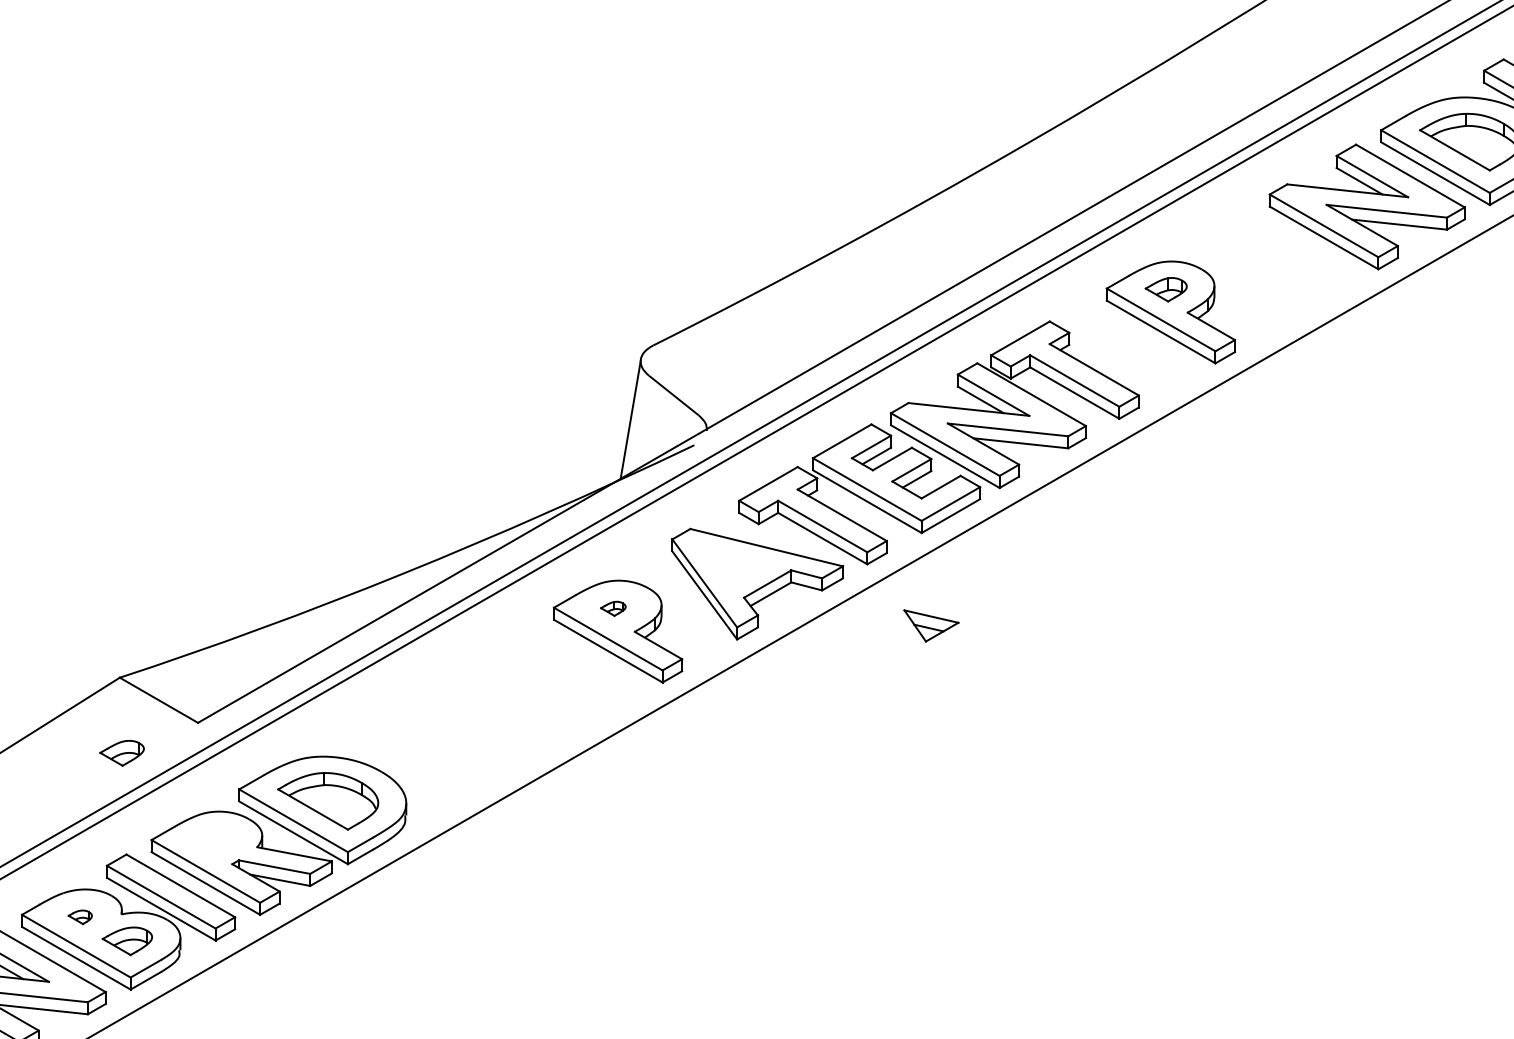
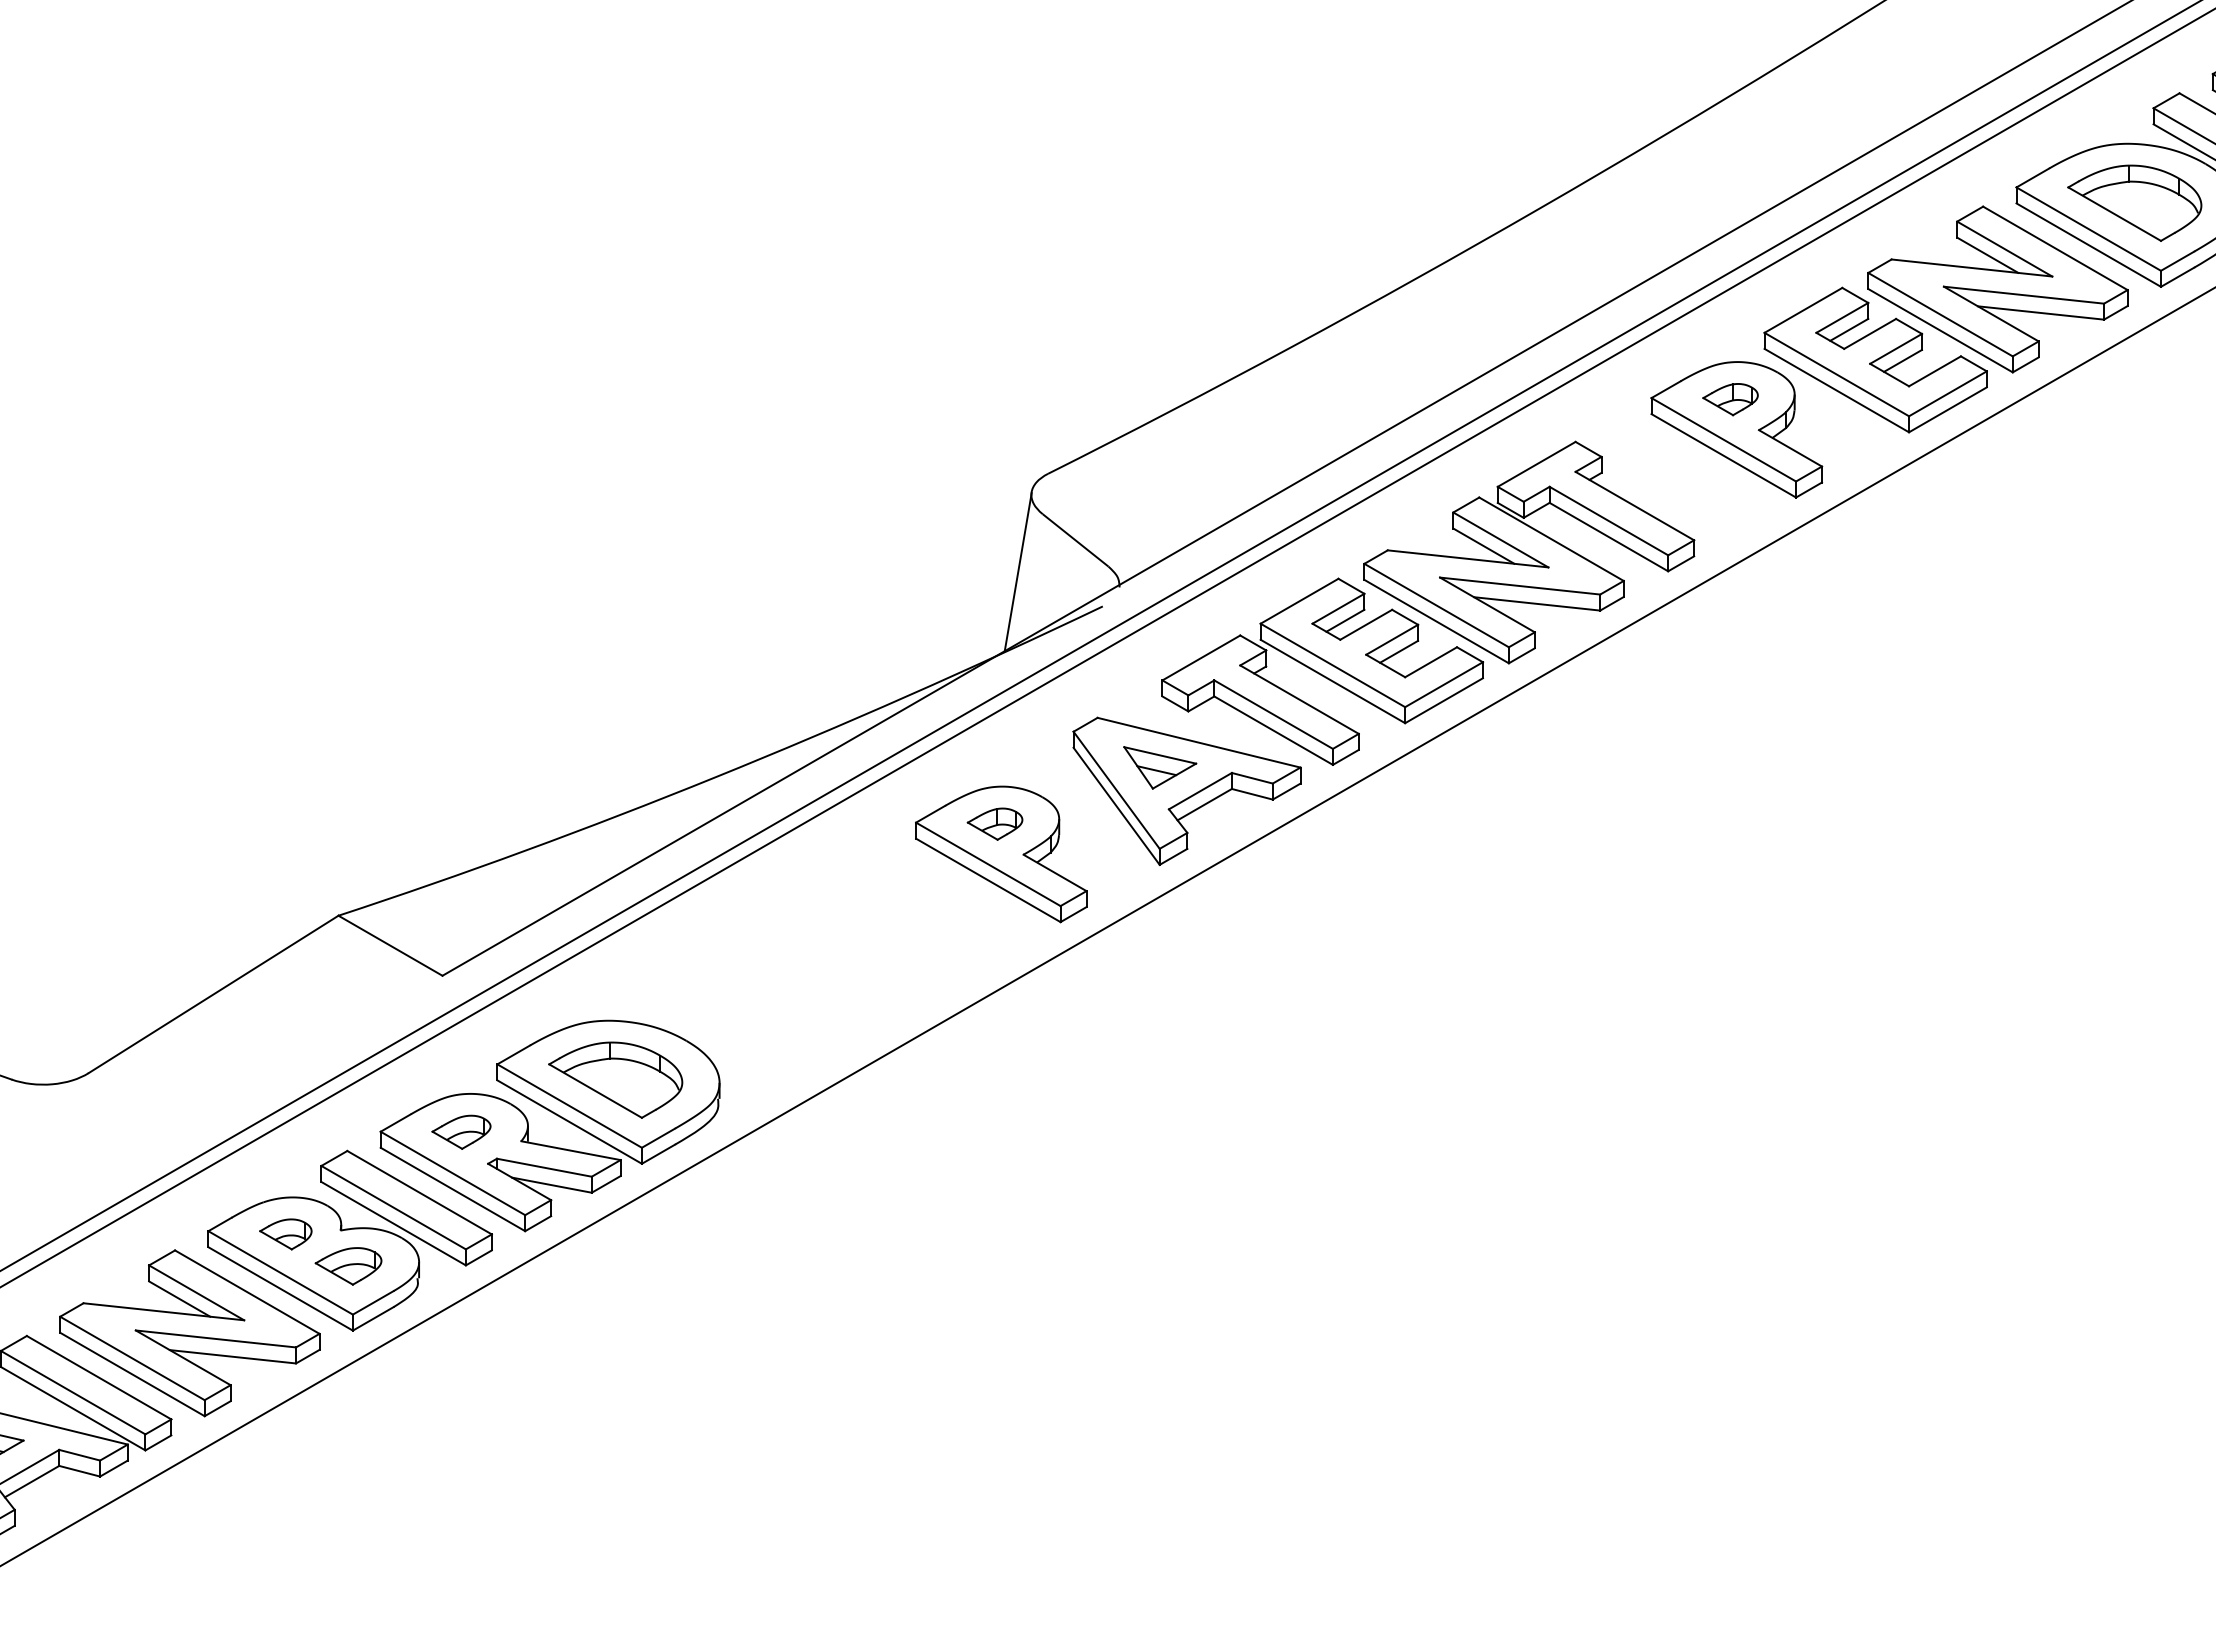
part: (1275, 259) -> (1875, 359), added
part: (612, 608) -> (994, 823), size x1.67
part: (931, 625) -> (1160, 767), moved
part: (122, 752) -> (461, 1131), moved
part: (79, 917) -> (285, 1234), size x1.67

